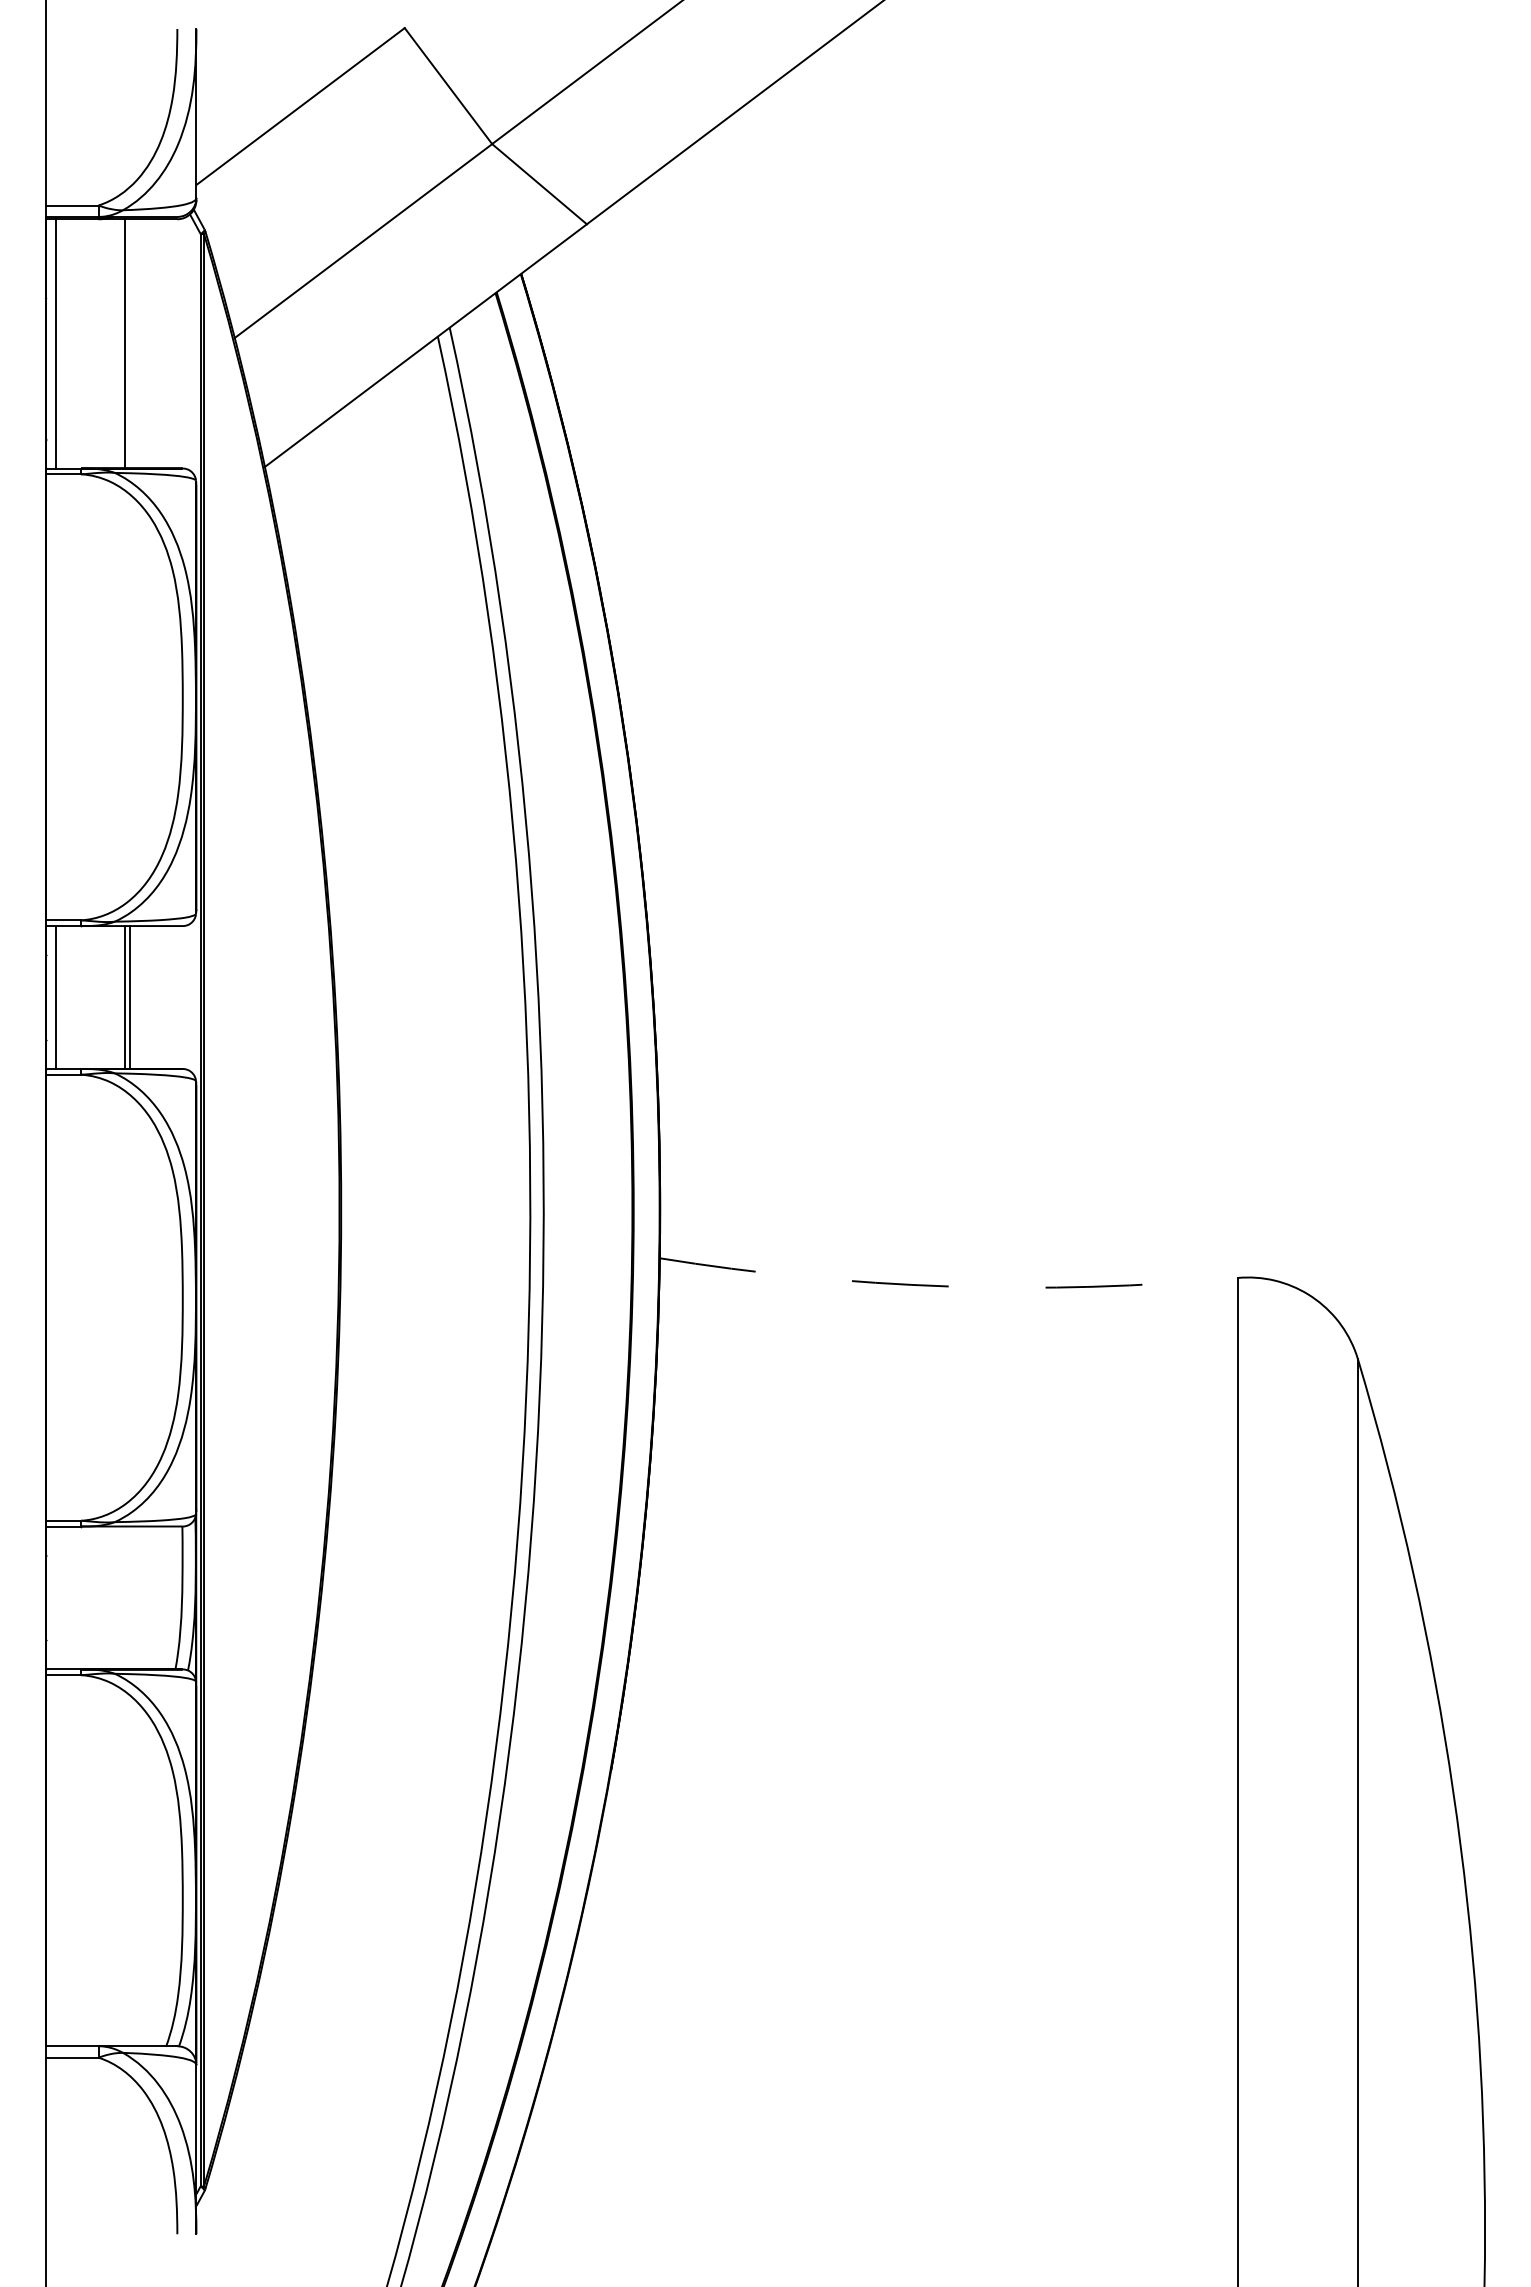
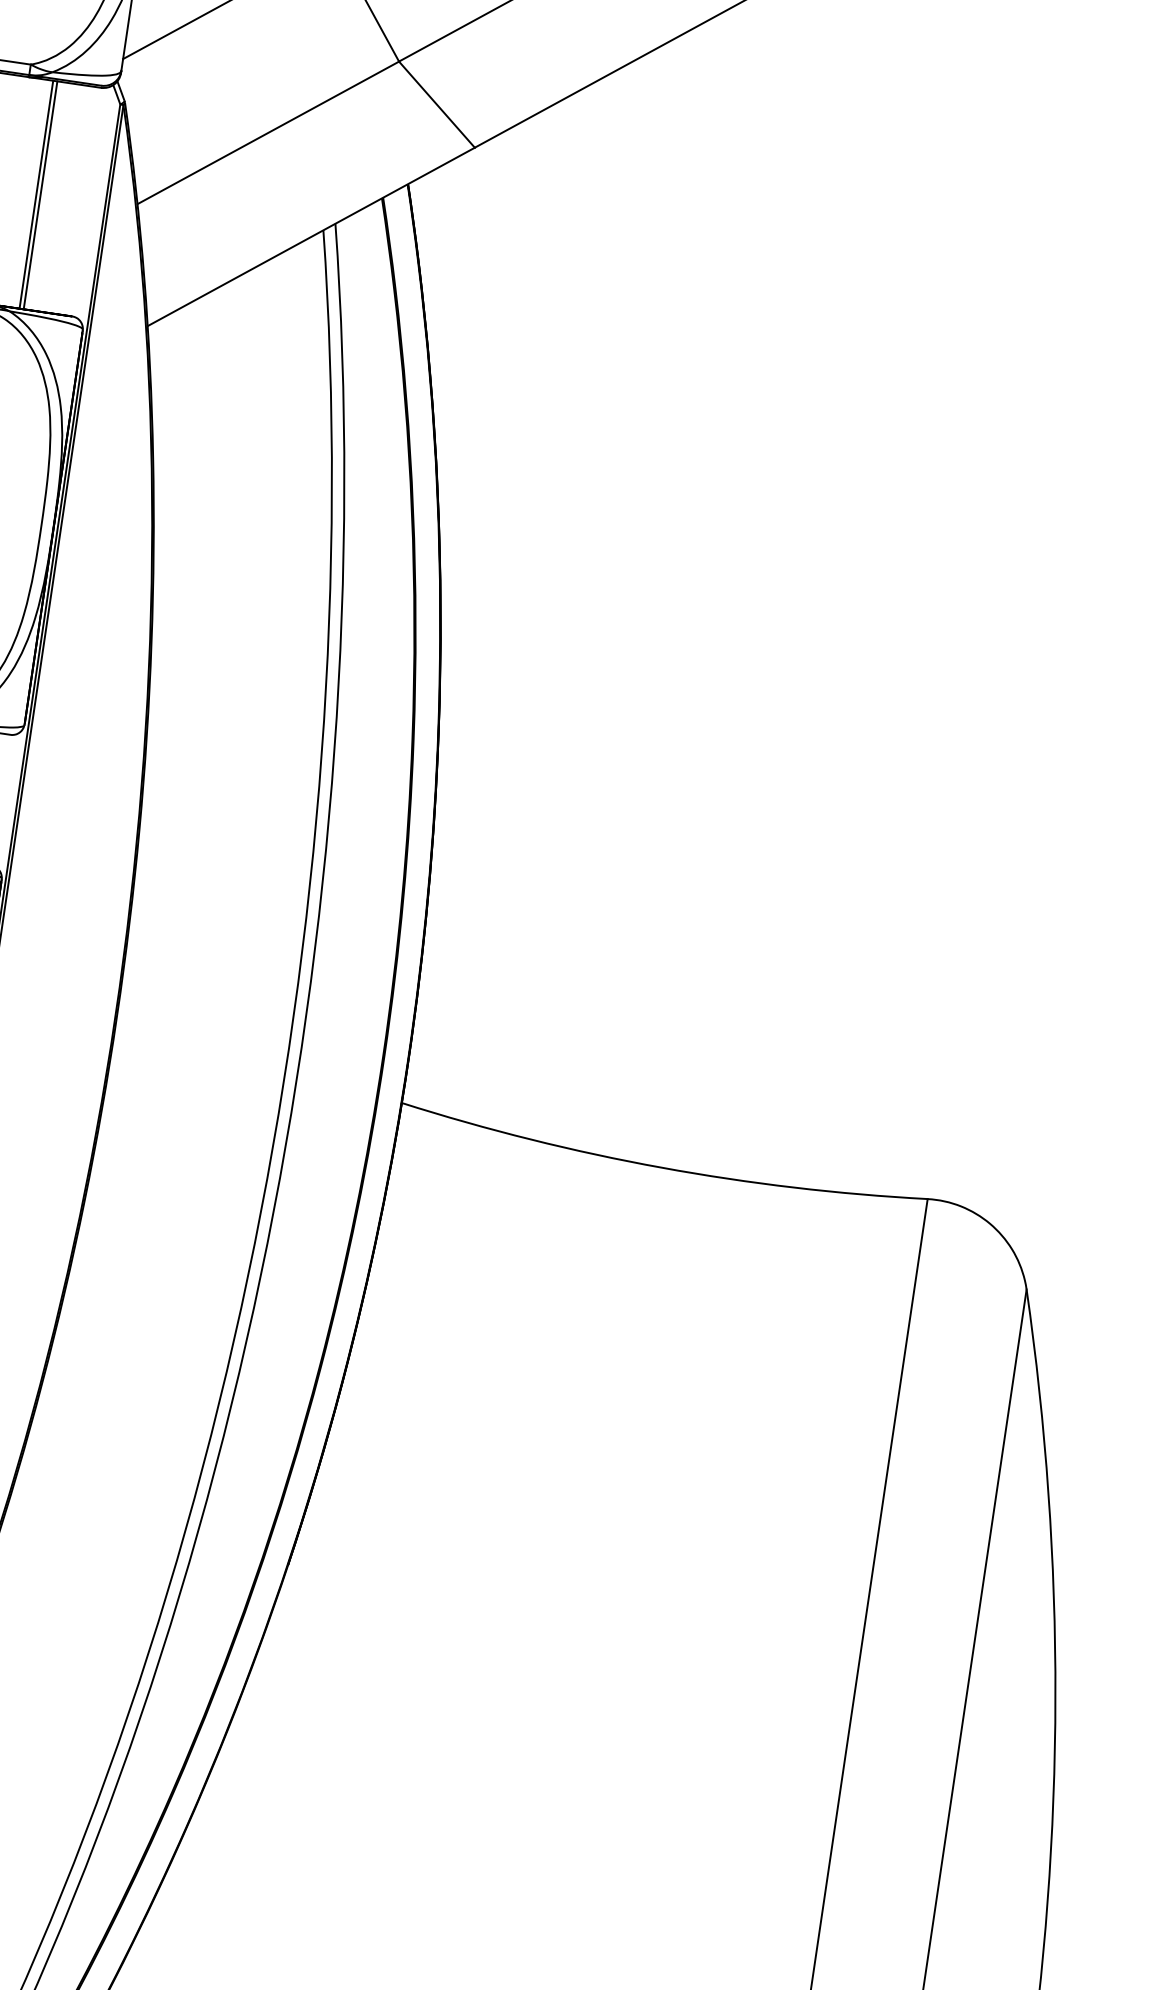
line: (129, 343) -> (40, 194), added
arc: (948, 1286) -> (662, 1167), dashed -> solid

